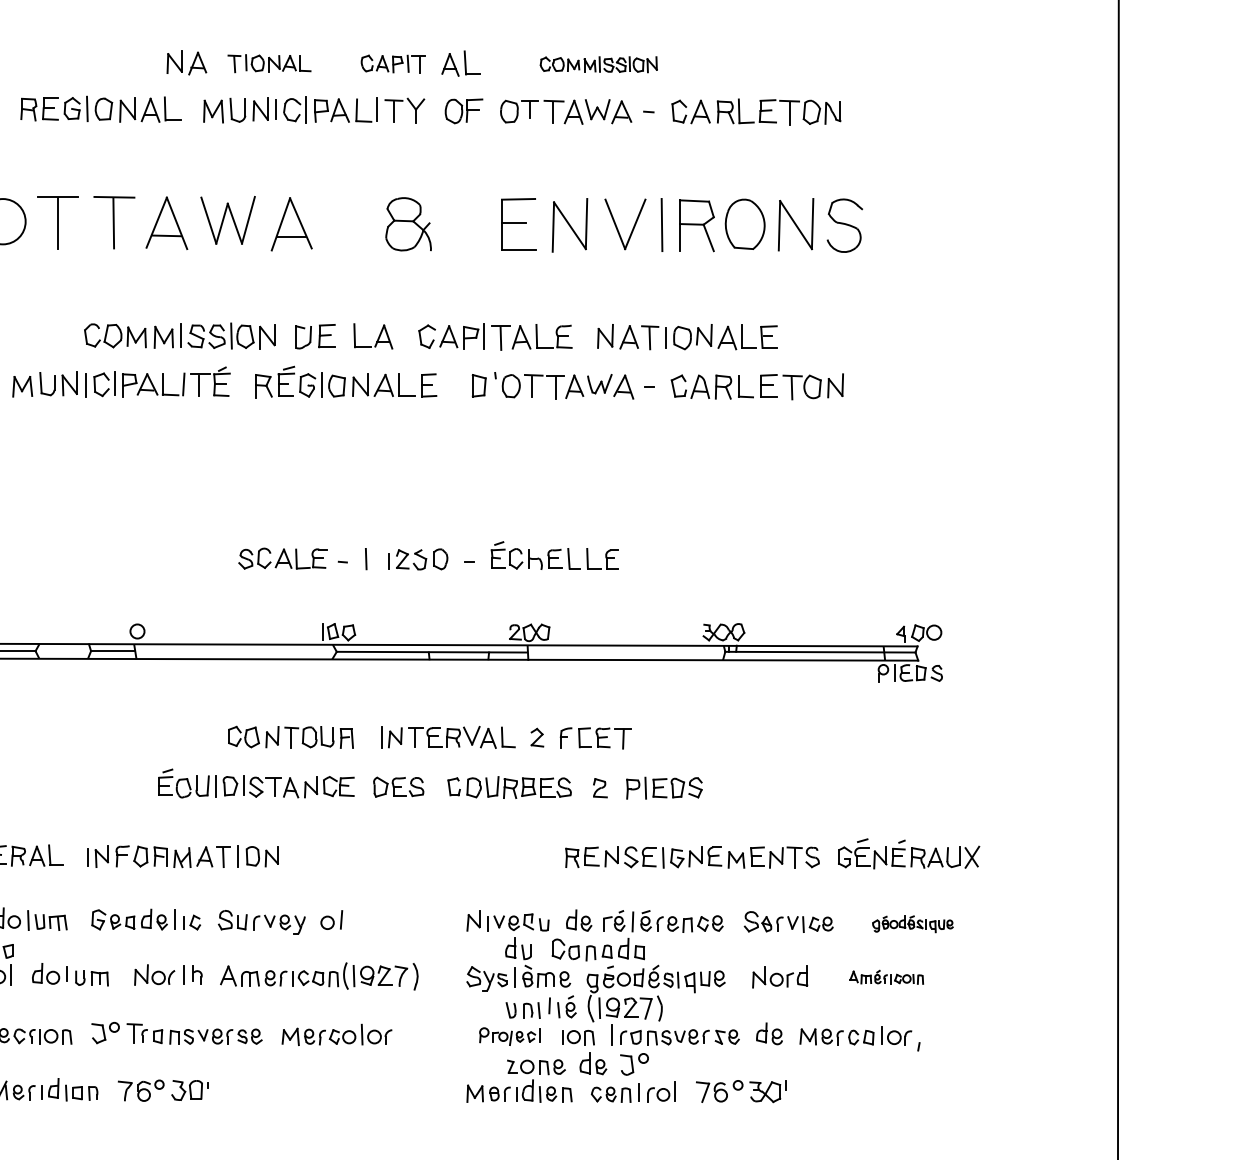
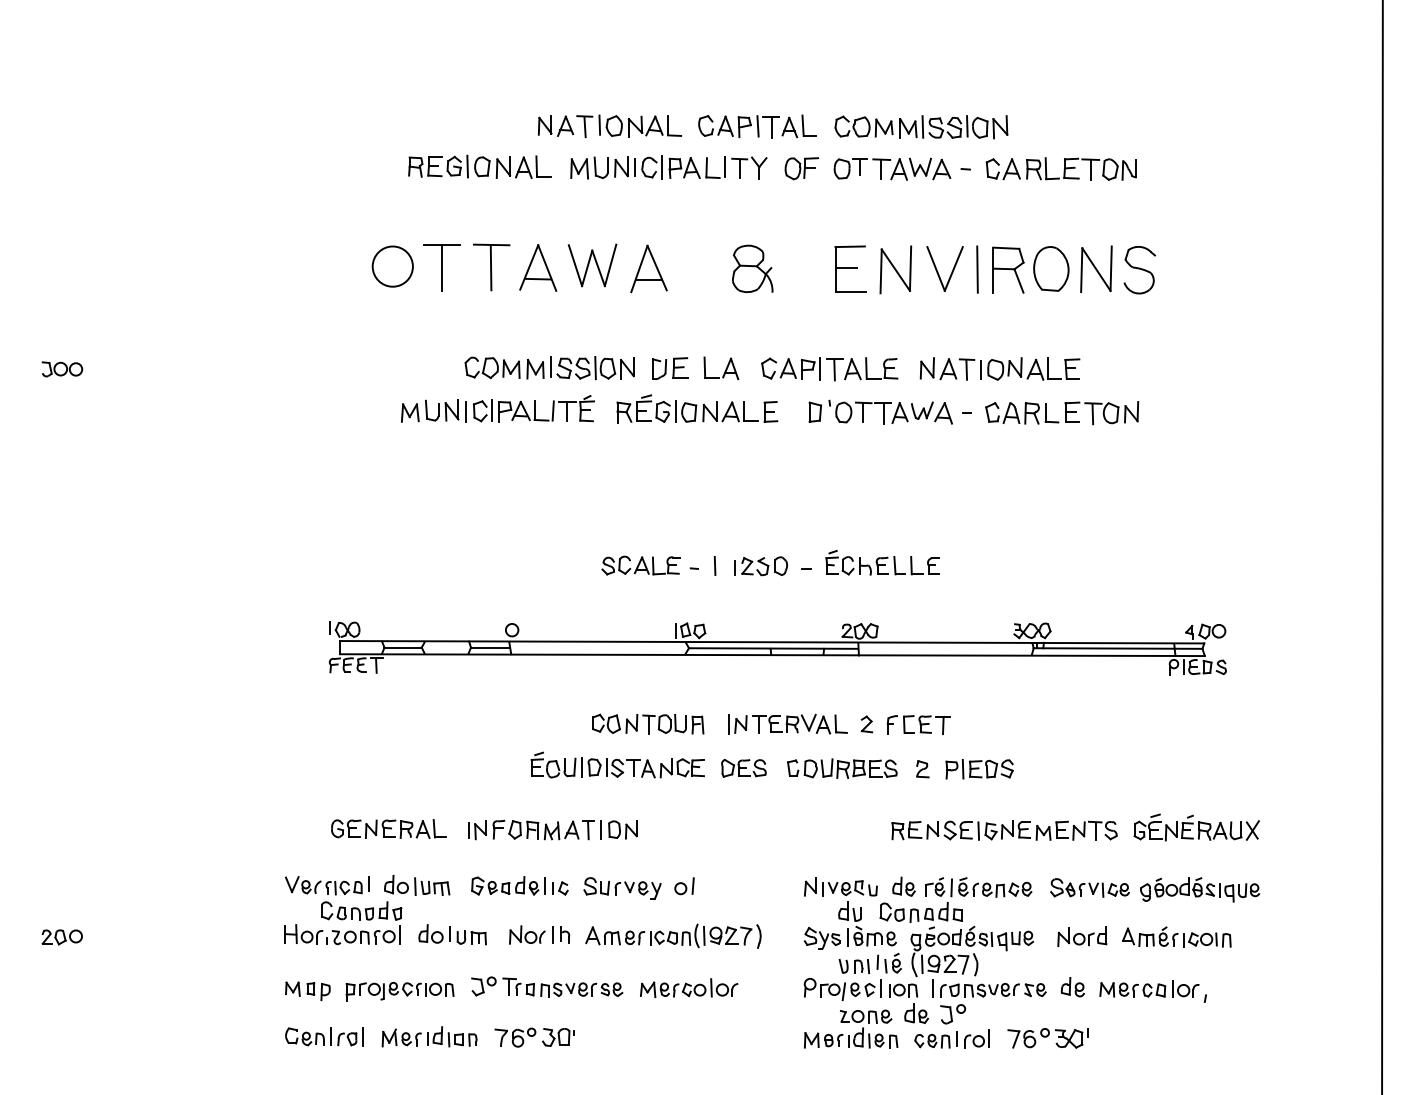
part: (269, 63) -> (629, 126), size x1.43
part: (392, 63) -> (738, 126), size x1.43
part: (598, 64) -> (921, 127), size x1.67
part: (913, 923) -> (1200, 889), size x1.67
part: (886, 976) -> (1176, 936), size x1.67
part: (509, 1036) -> (842, 989), size x1.43

